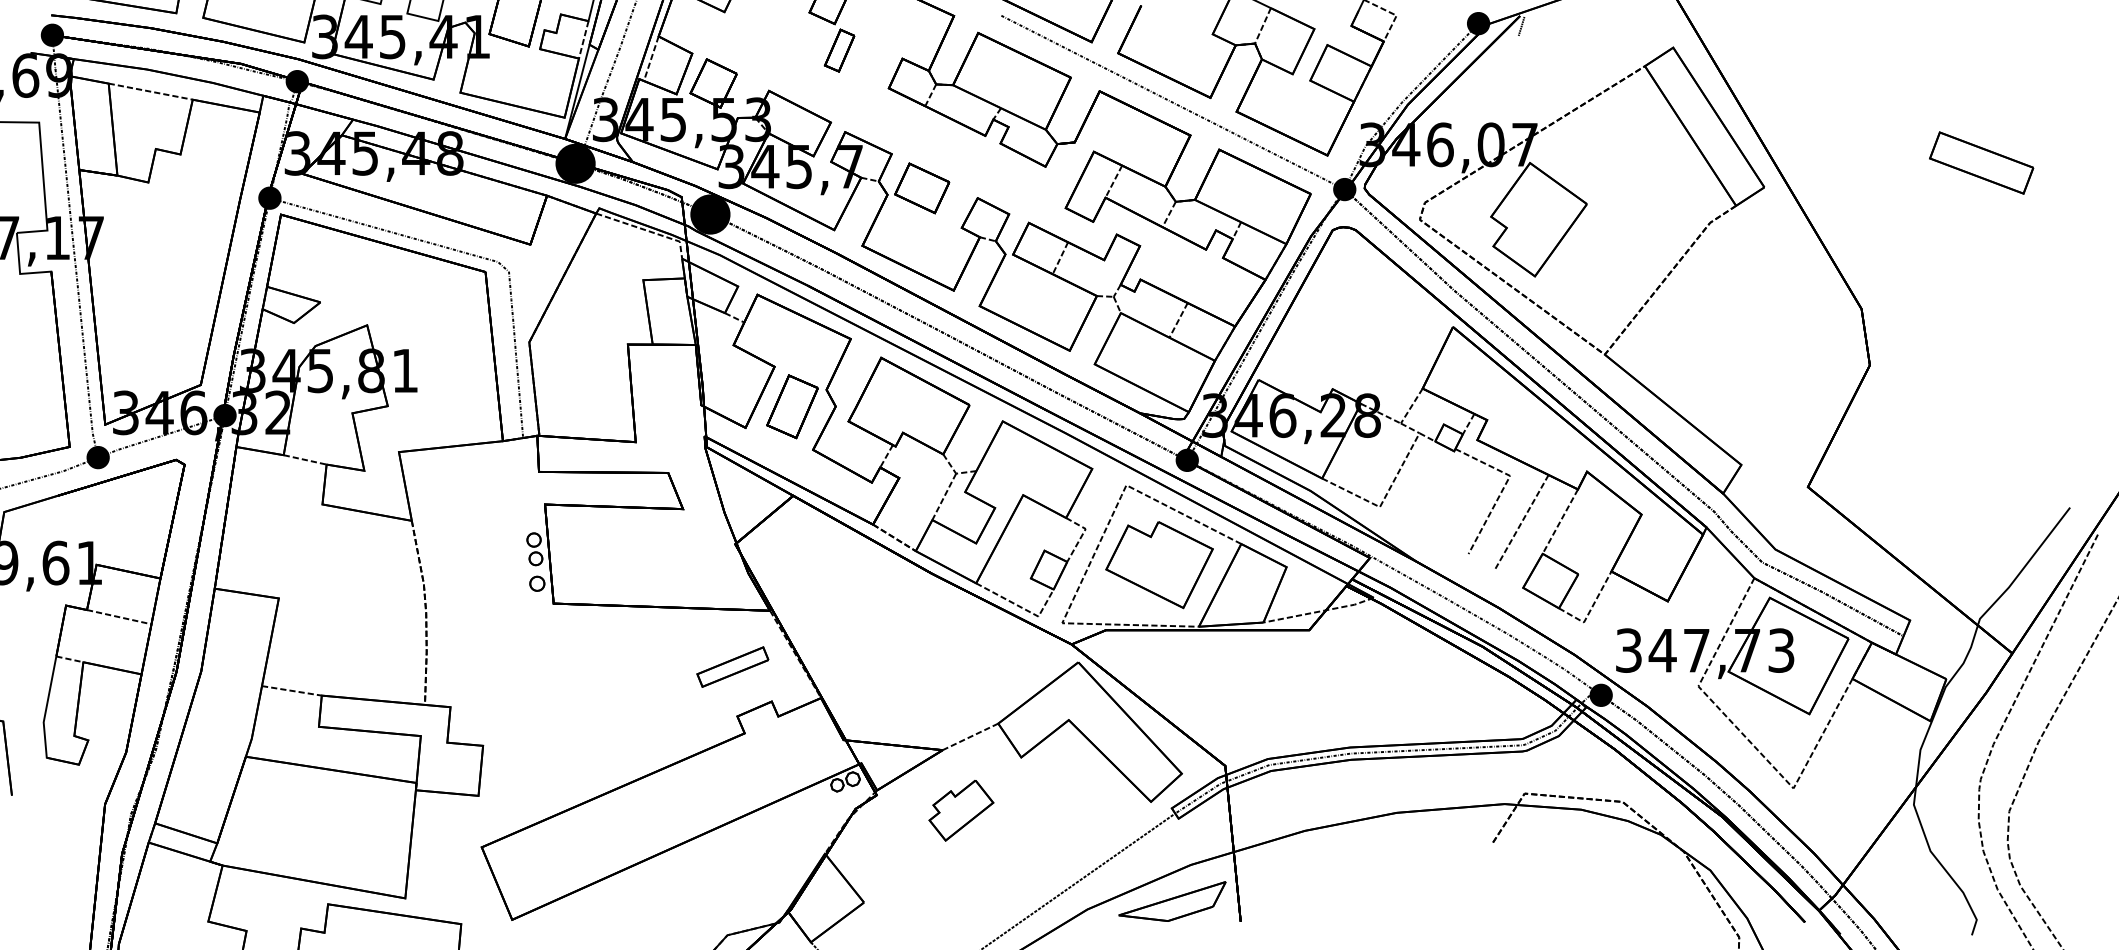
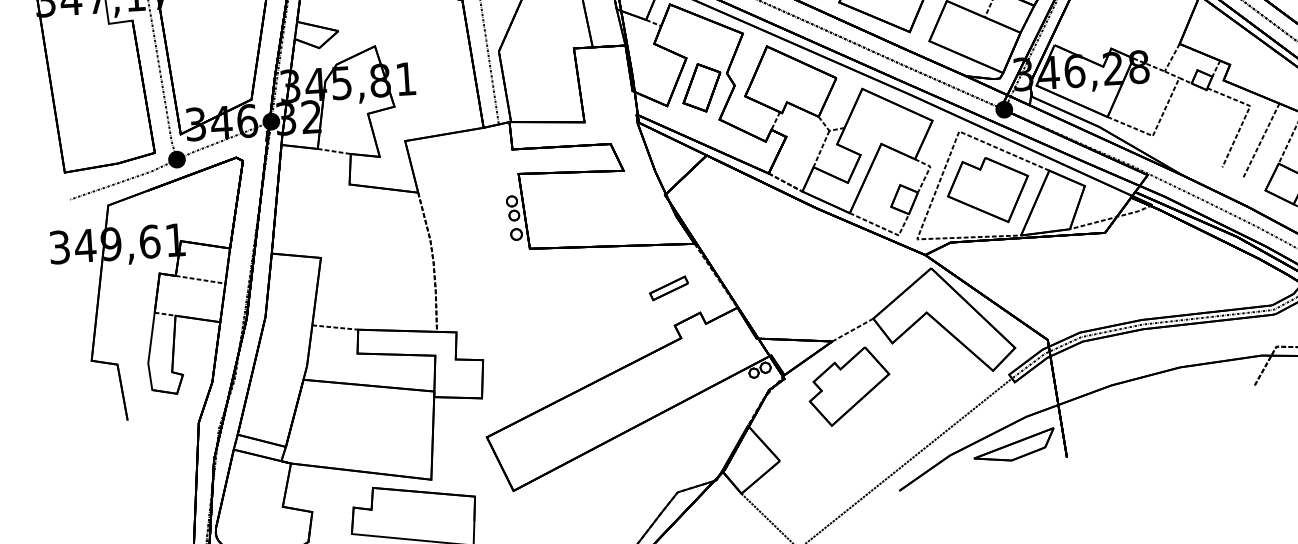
part: (732, 666) -> (668, 287), size x0.71
part: (961, 810) -> (849, 386), size x1.67

